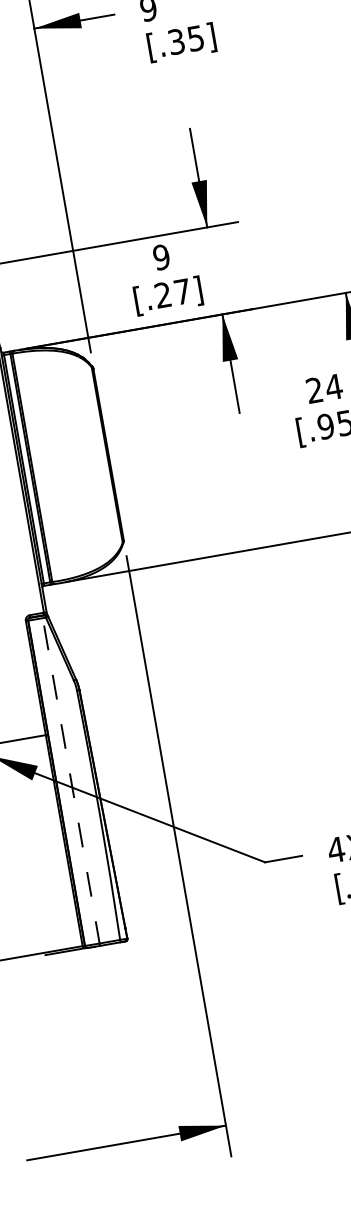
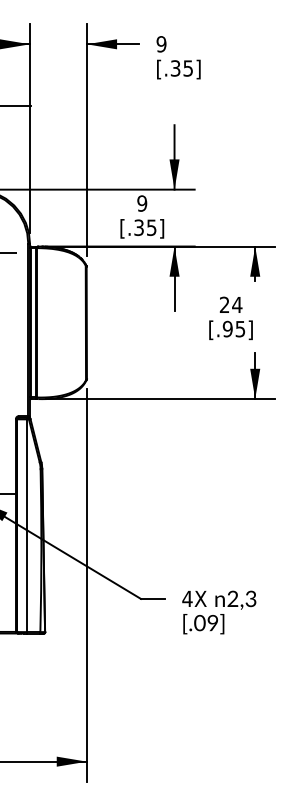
text: (172, 293) -> (145, 227), [.27] -> [.35]
line: (70, 780) -> (26, 525), dashed -> solid

